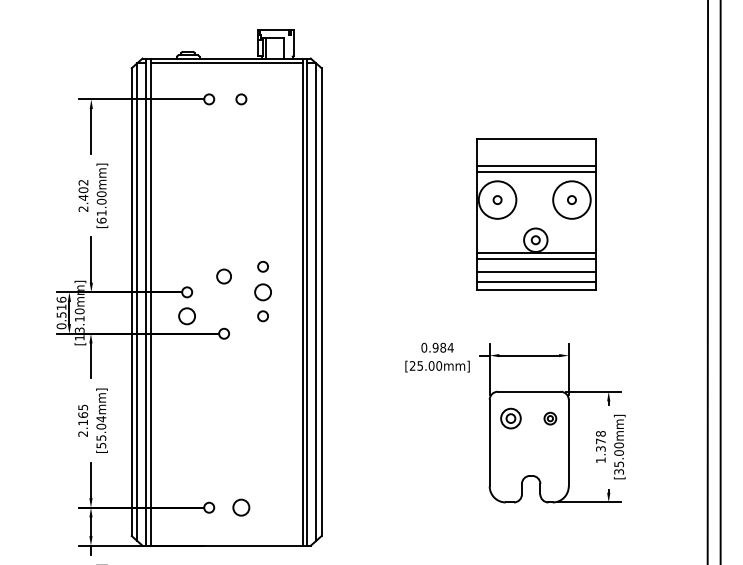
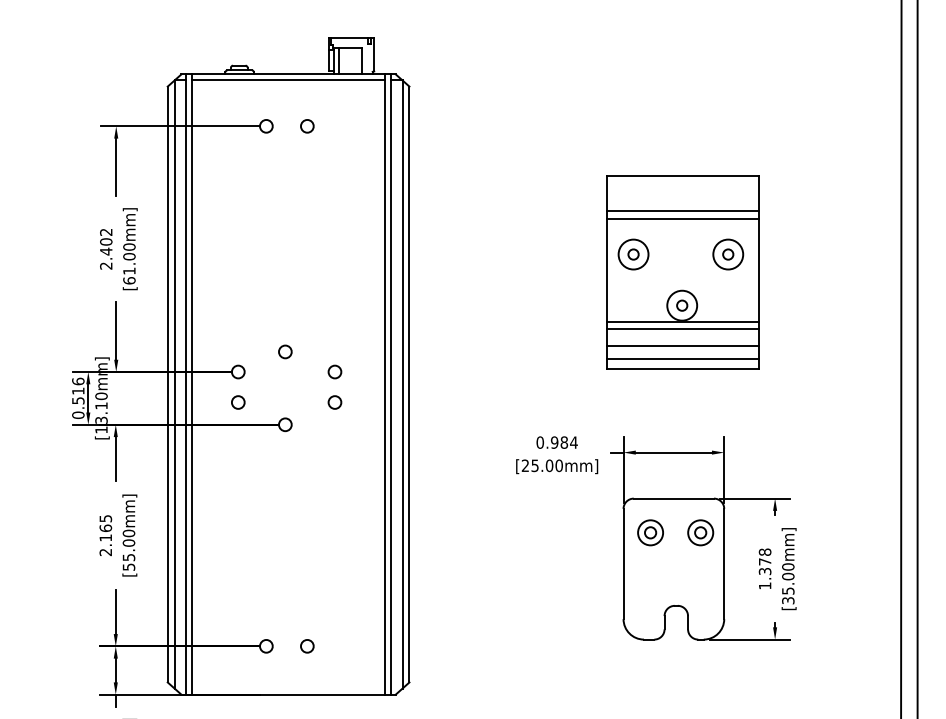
circle: (497, 200) -> (633, 254), size x0.62
circle: (572, 200) -> (728, 254), size x0.62
circle: (262, 266) -> (334, 339), removed
circle: (224, 276) -> (285, 351), size x0.71
circle: (262, 291) -> (334, 371), size x0.62
circle: (187, 316) -> (238, 402), size x0.62
part: (550, 418) -> (700, 532), size x1.67
text: (100, 419) -> (128, 533), [55.04mm] -> [55.00mm]
circle: (241, 507) -> (307, 646), size x0.62

